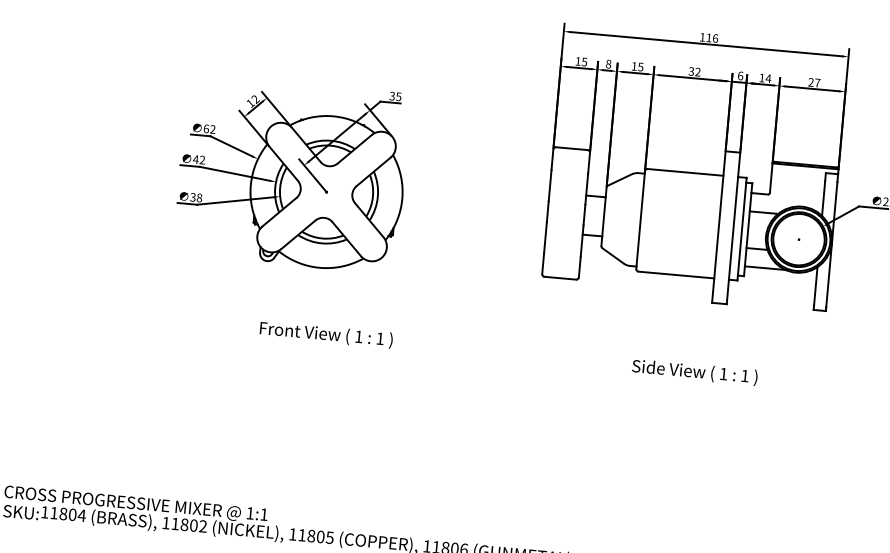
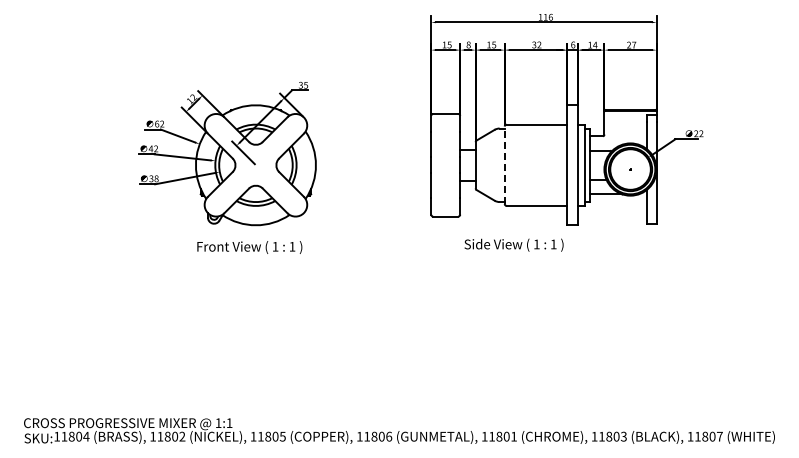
line: (640, 220) -> (504, 165), solid -> dashed
text: (325, 334) -> (249, 247), moved
text: (694, 371) -> (513, 244), moved

